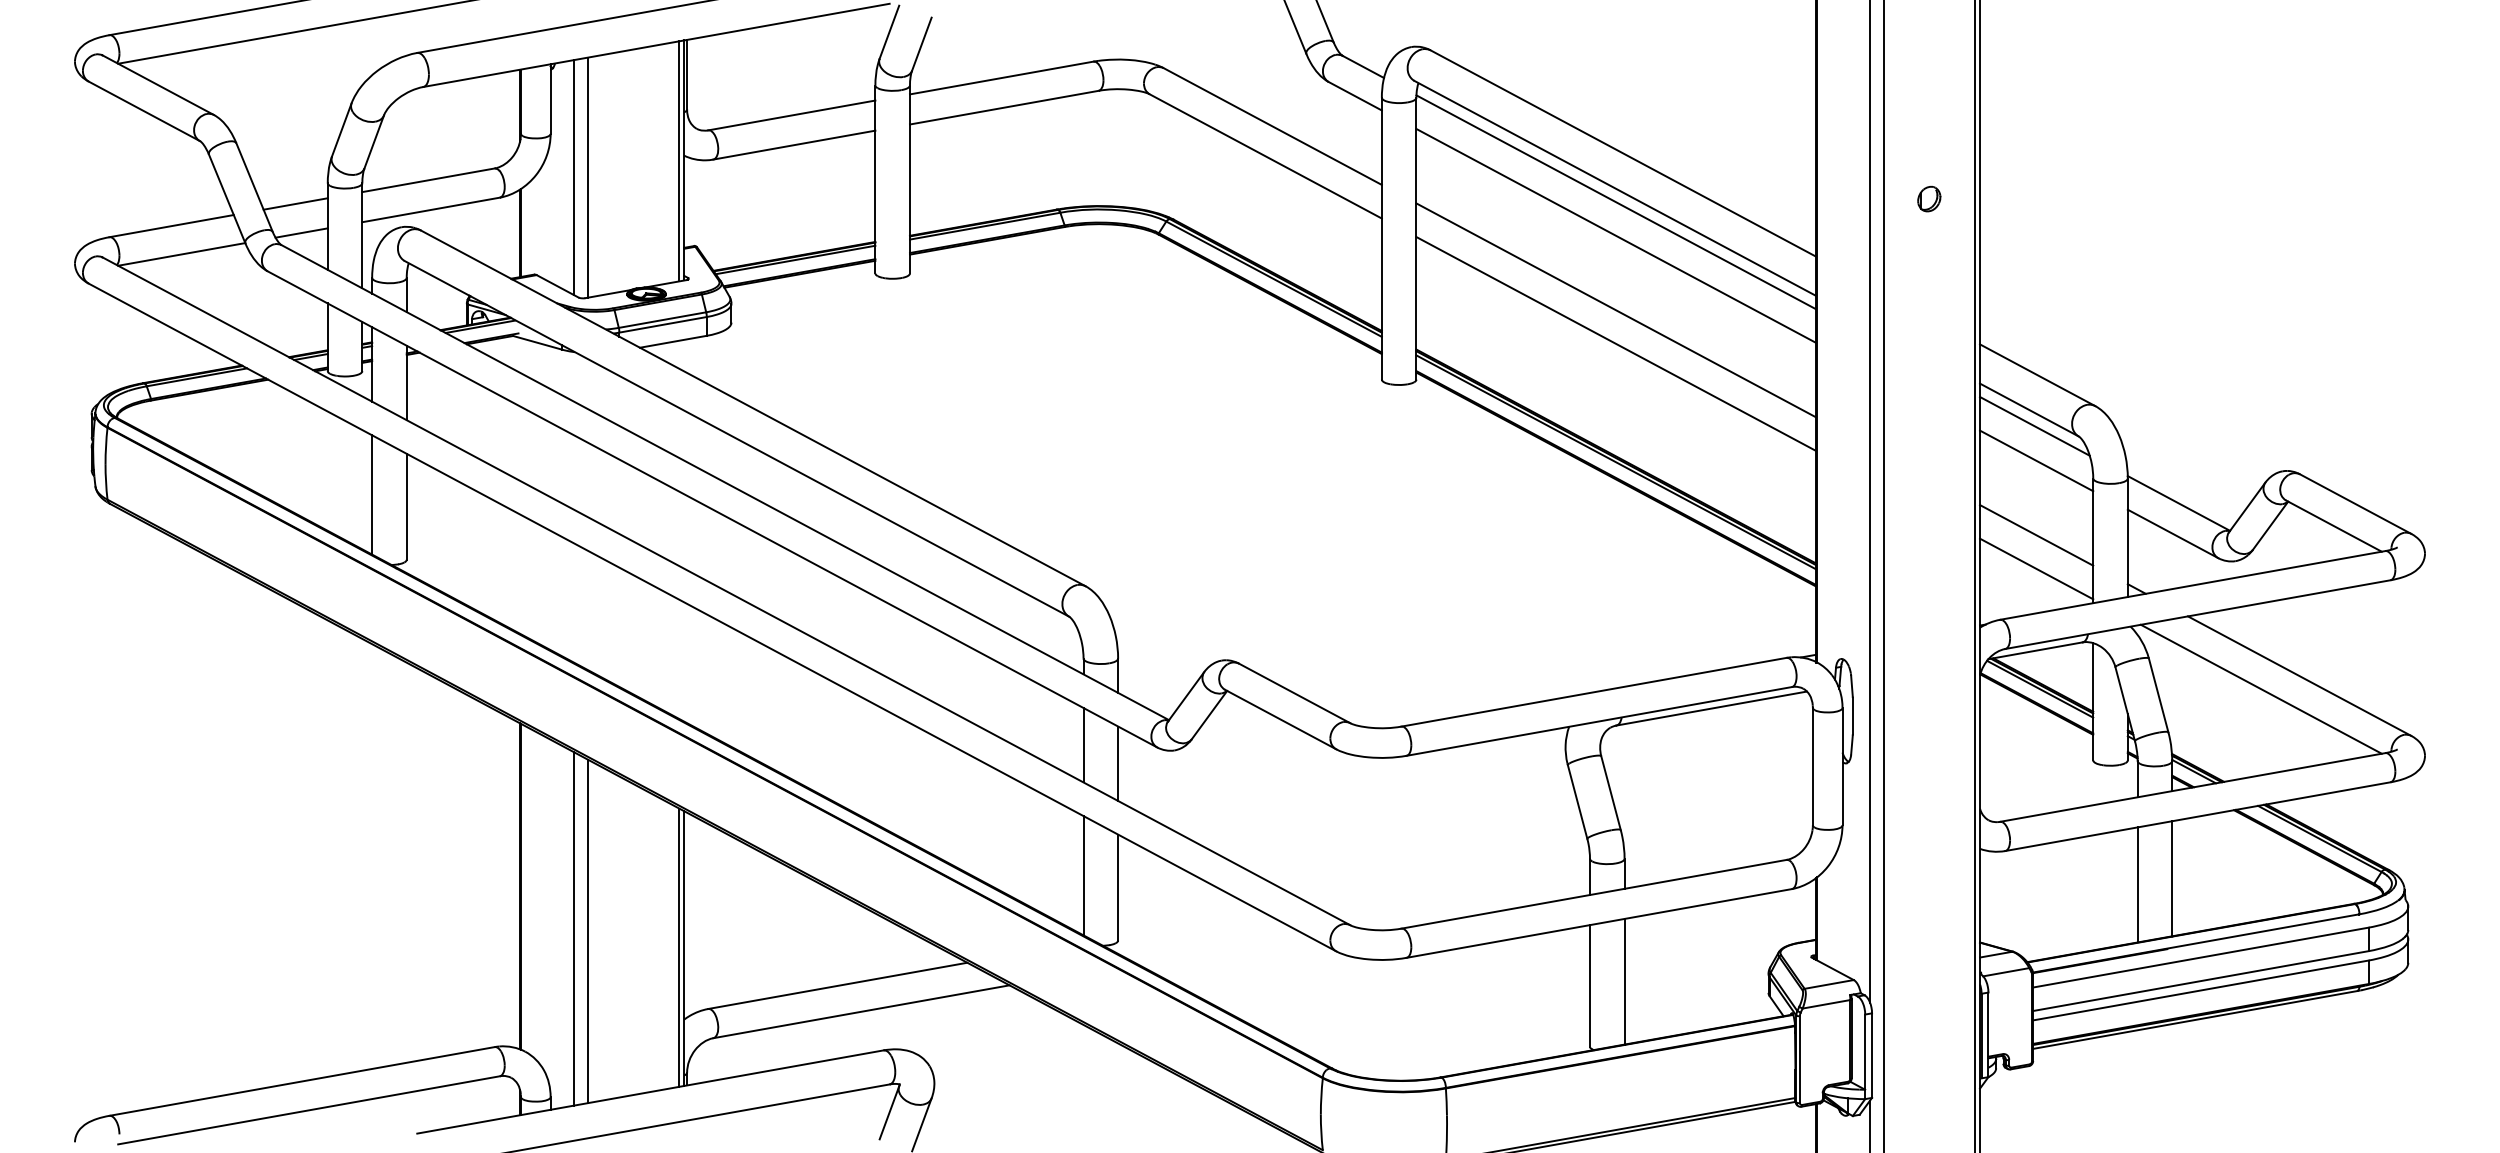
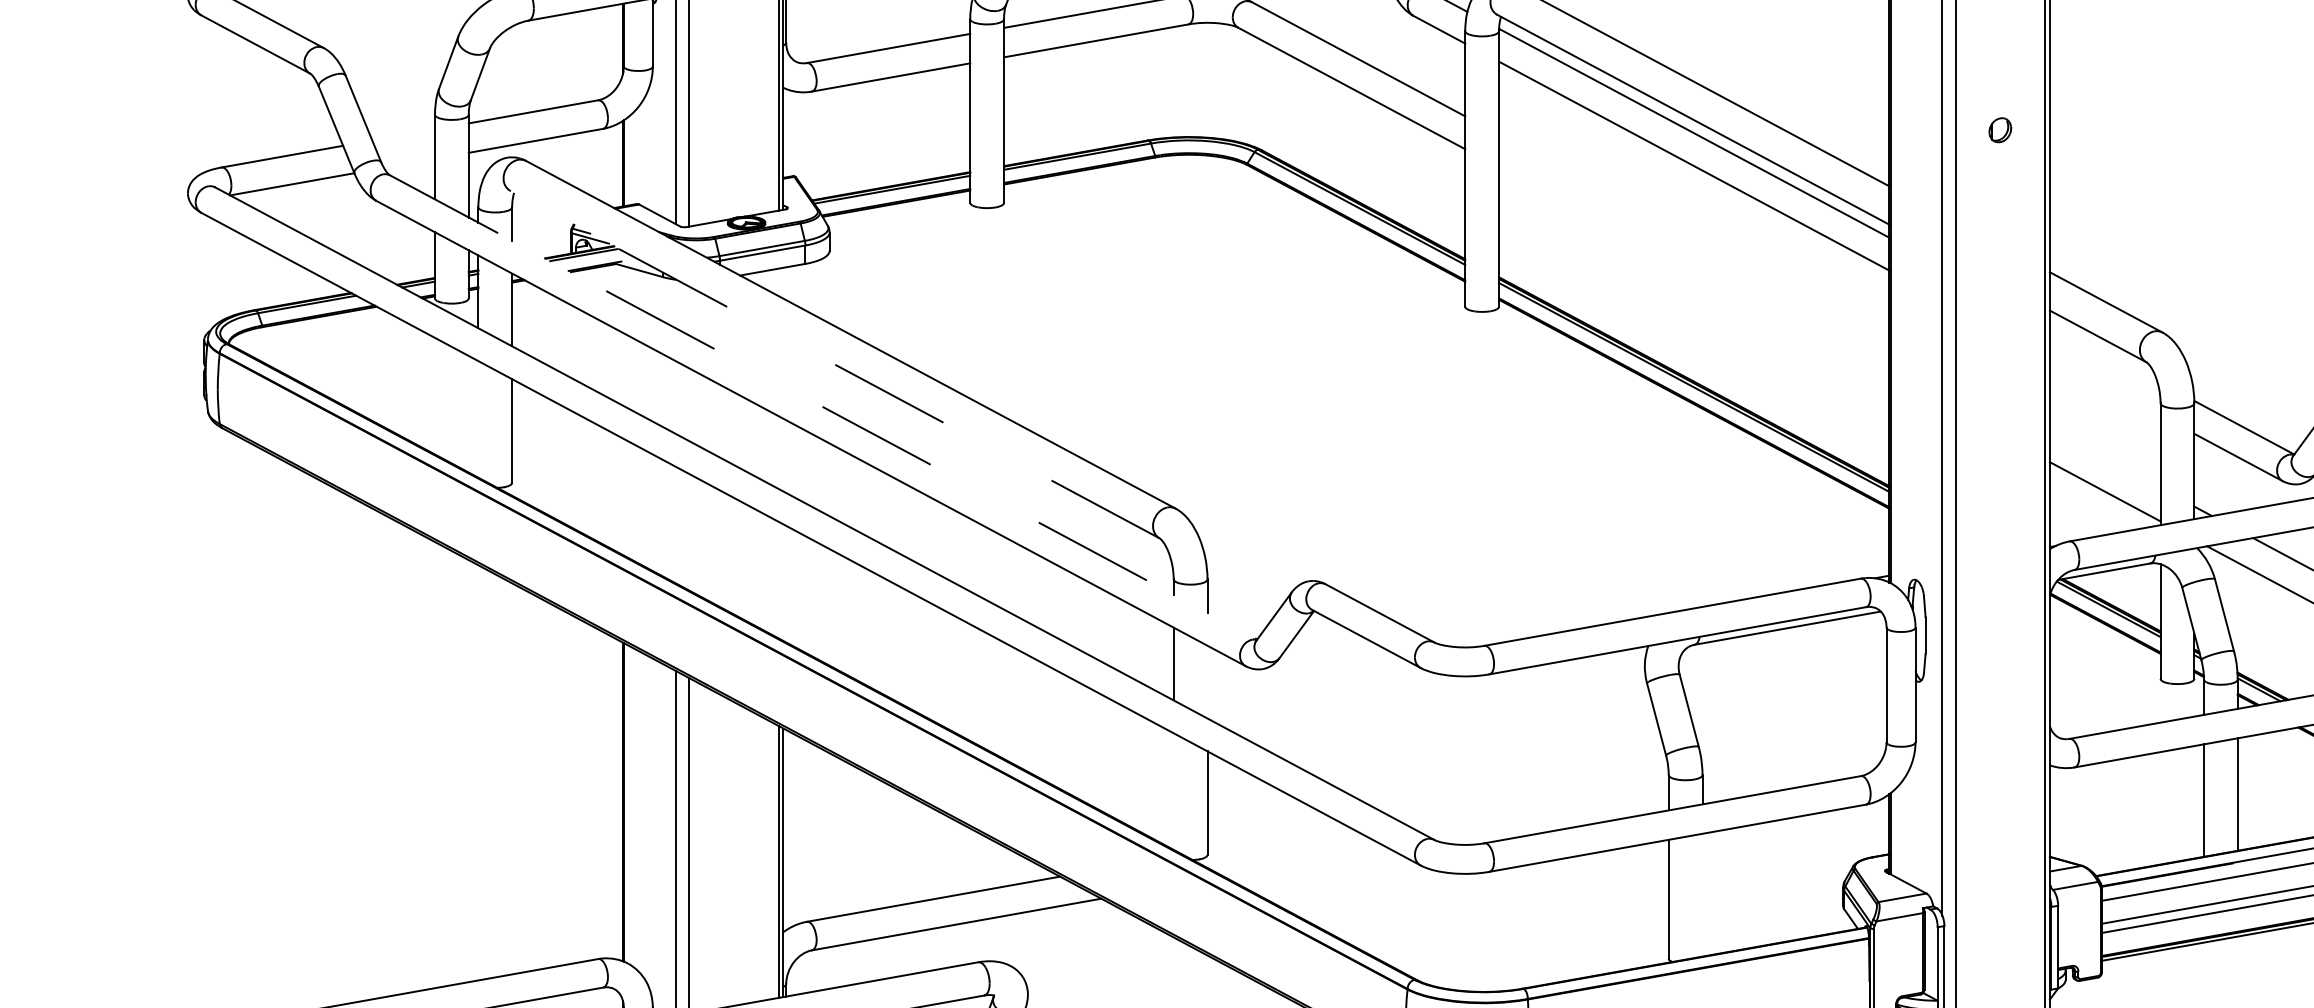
line: (295, 203) -> (403, 134), removed
line: (301, 232) -> (409, 162), removed
line: (1615, 310) -> (1693, 239), removed
line: (1615, 343) -> (1693, 271), removed
line: (2034, 426) -> (2103, 352), removed
line: (736, 438) -> (834, 364), solid -> dashed
line: (2036, 460) -> (2105, 385), removed
line: (725, 482) -> (823, 407), solid -> dashed
line: (372, 494) -> (478, 418), removed
line: (2036, 535) -> (2105, 459), removed
line: (1118, 763) -> (1207, 681), removed
line: (1083, 875) -> (1173, 791), removed
line: (1624, 981) -> (1702, 894), removed

